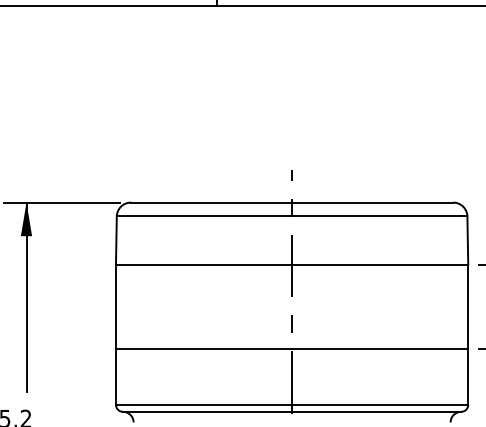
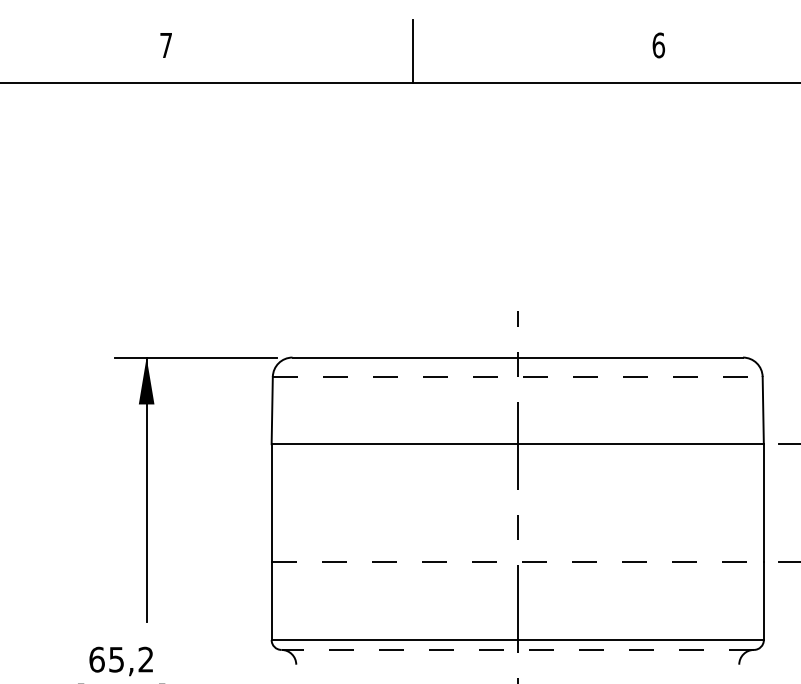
line: (291, 216) -> (517, 376), solid -> dashed
line: (292, 349) -> (518, 562), solid -> dashed
line: (291, 411) -> (517, 649), solid -> dashed

